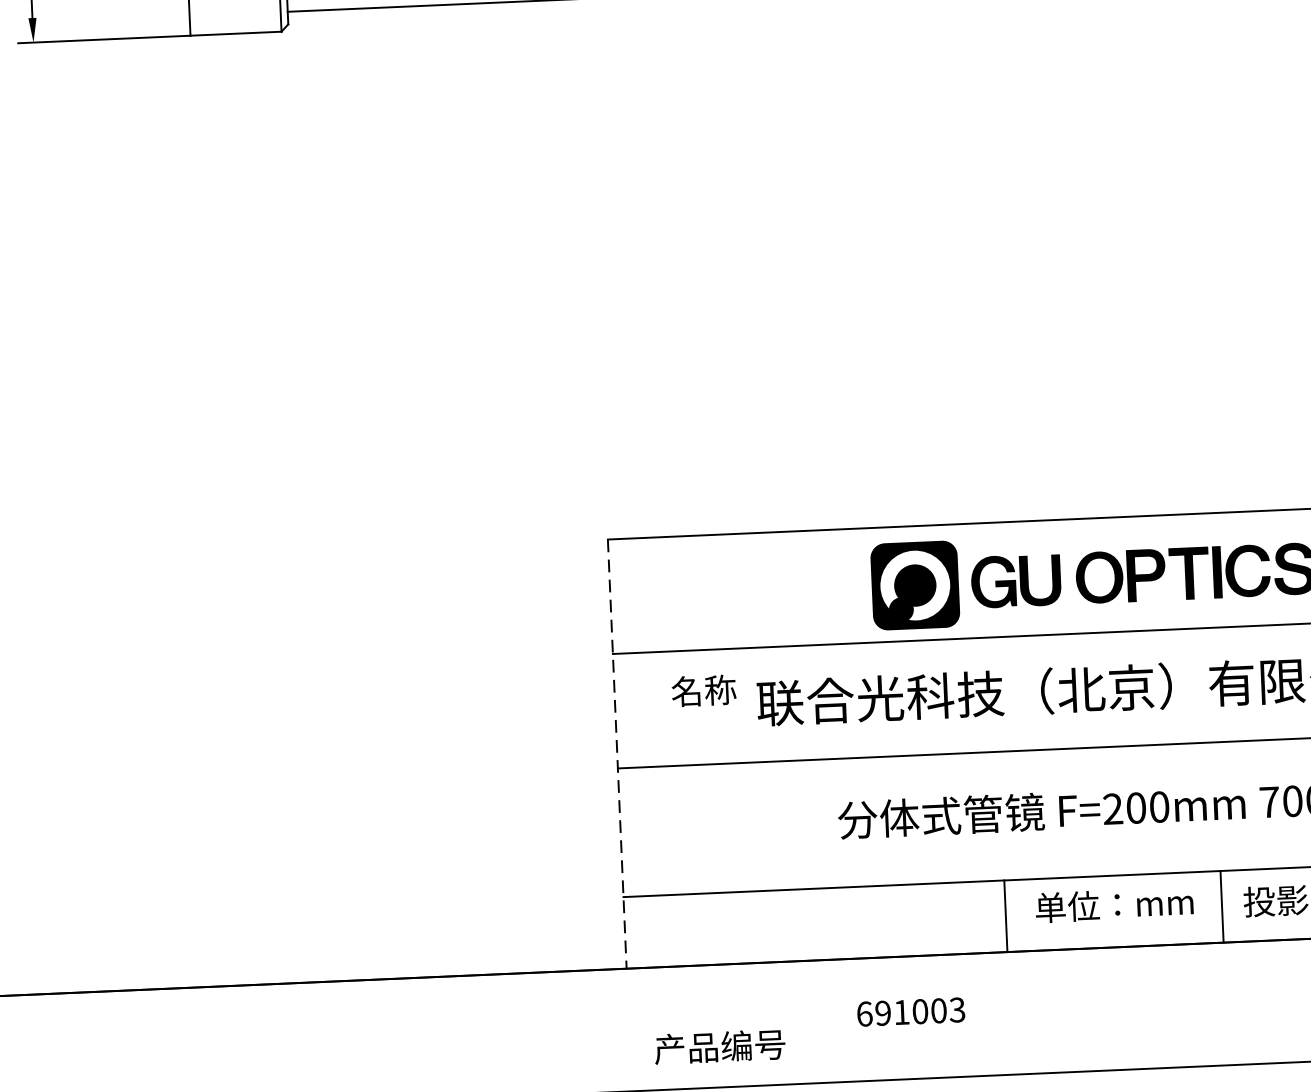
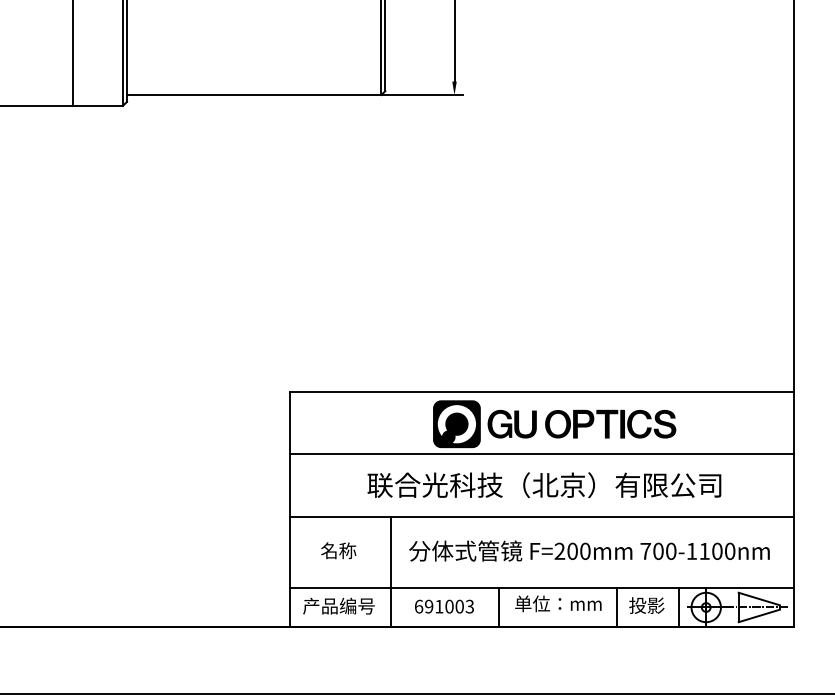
text: (703, 690) -> (338, 550), moved
line: (616, 754) -> (289, 509), dashed -> solid
line: (807, 861) -> (391, 572), added
text: (911, 1011) -> (444, 606), moved
text: (719, 1045) -> (338, 605), moved

